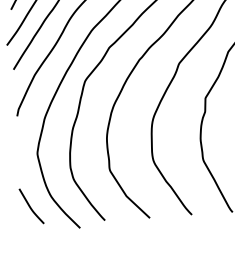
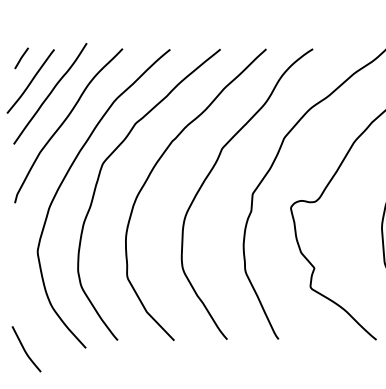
curve: (30, 206) -> (25, 349), moved

